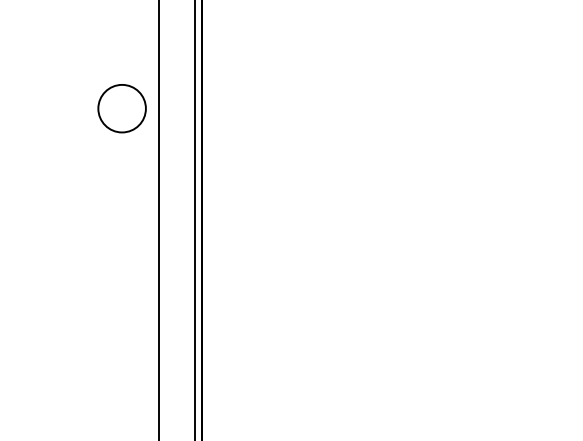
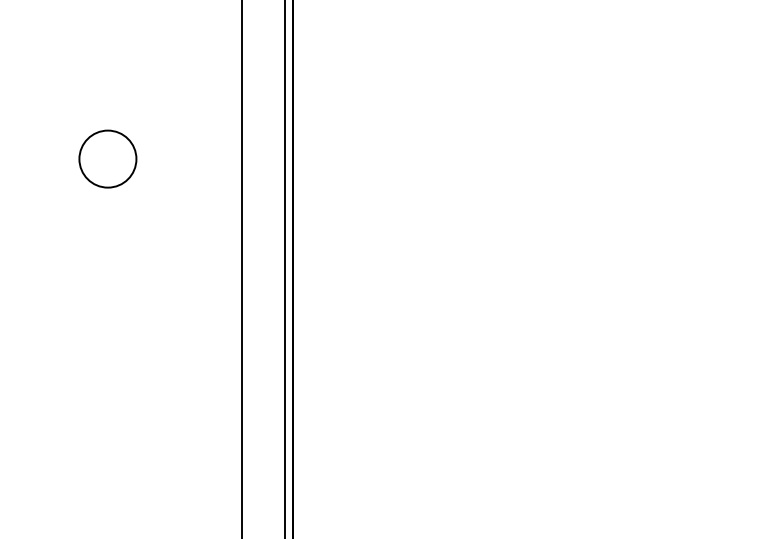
circle: (121, 108) -> (107, 158), moved

